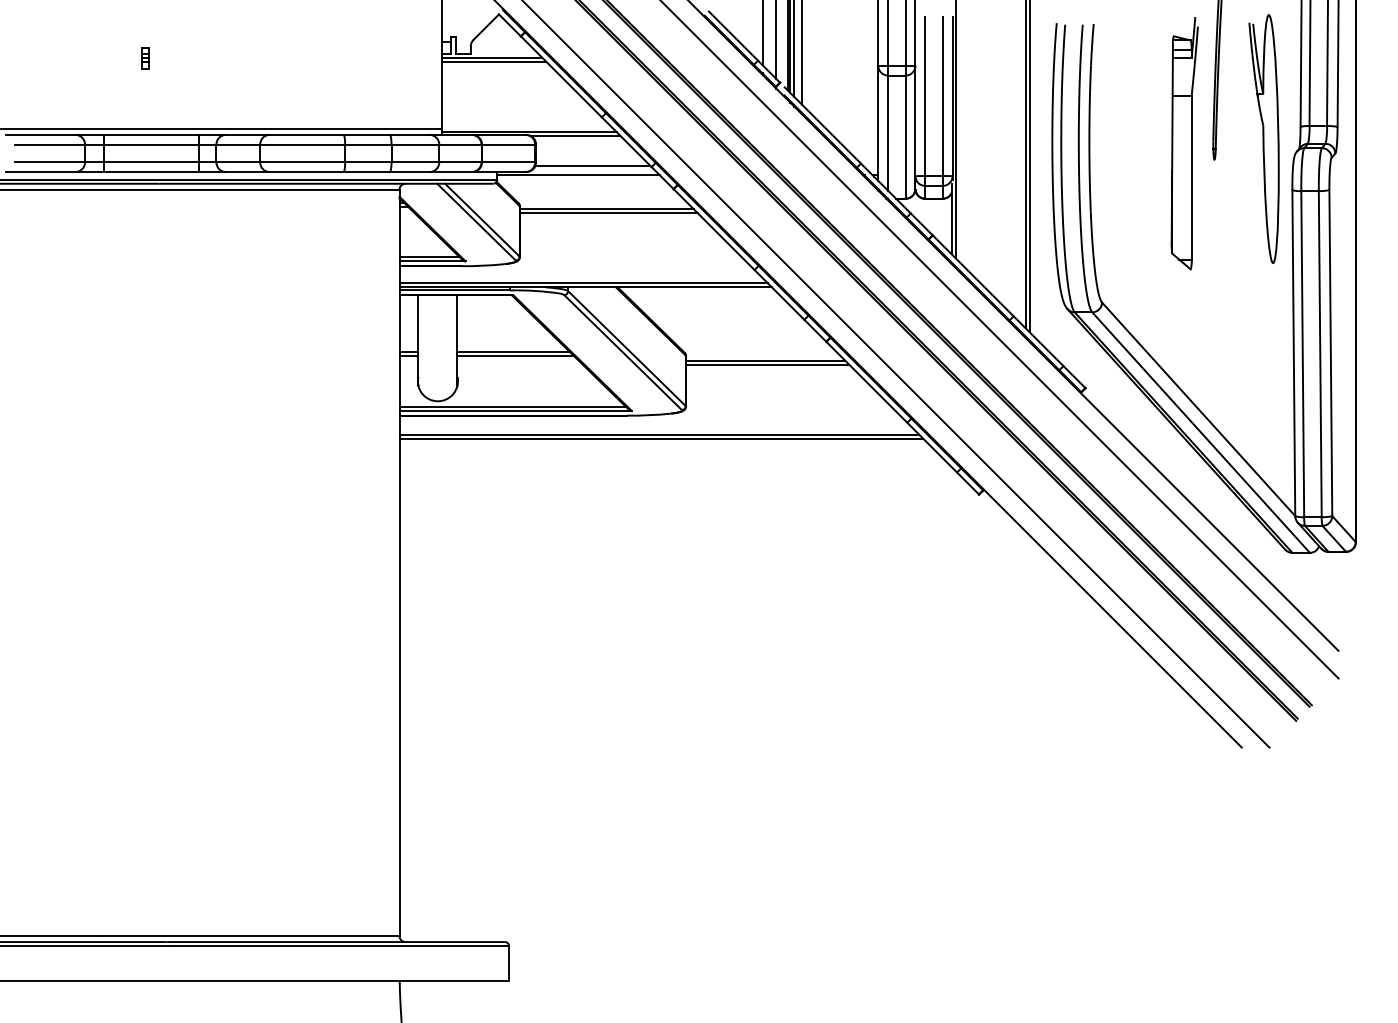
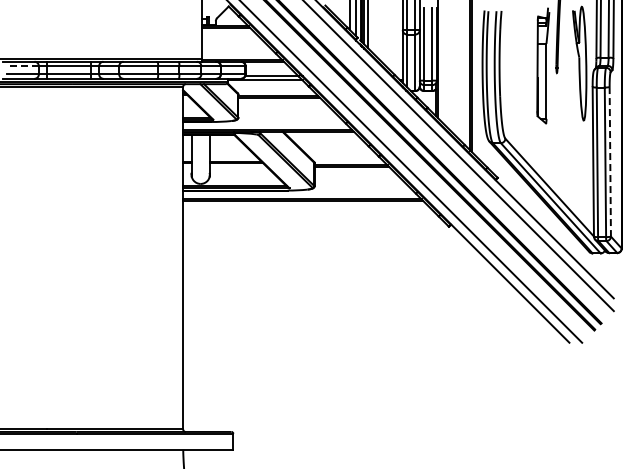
part: (145, 57) -> (66, 26), removed
line: (49, 145) -> (22, 66), solid -> dashed
line: (1331, 352) -> (610, 161), solid -> dashed

